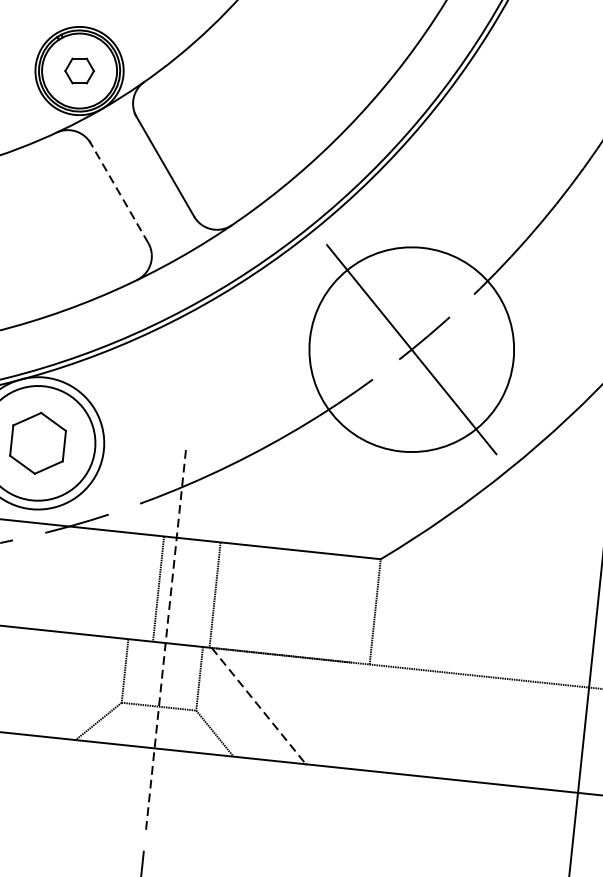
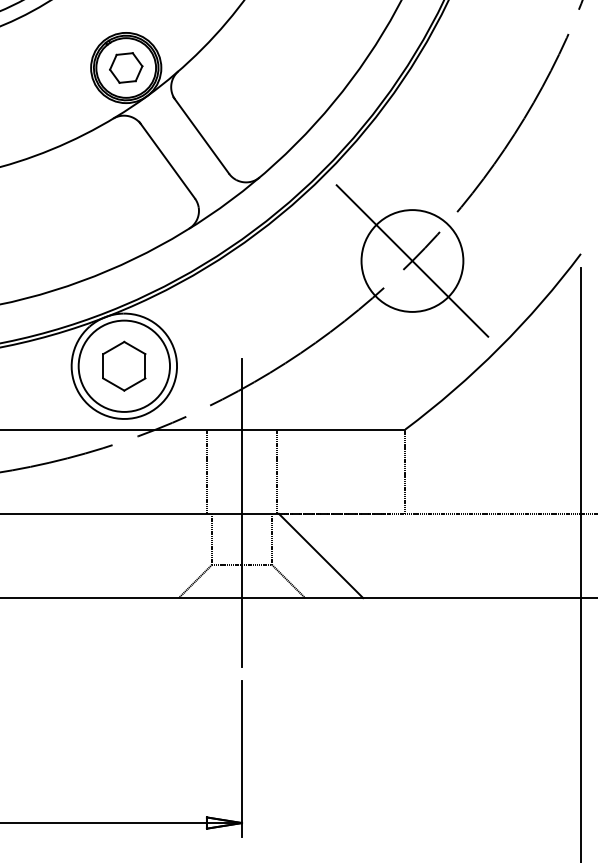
part: (79, 70) -> (126, 67), size x1.43
line: (117, 190) -> (166, 159), dashed -> solid
circle: (411, 349) -> (412, 260), size x0.62
line: (158, 588) -> (206, 471), moved
line: (166, 642) -> (242, 513), dashed -> solid
line: (259, 705) -> (321, 555), dashed -> solid

